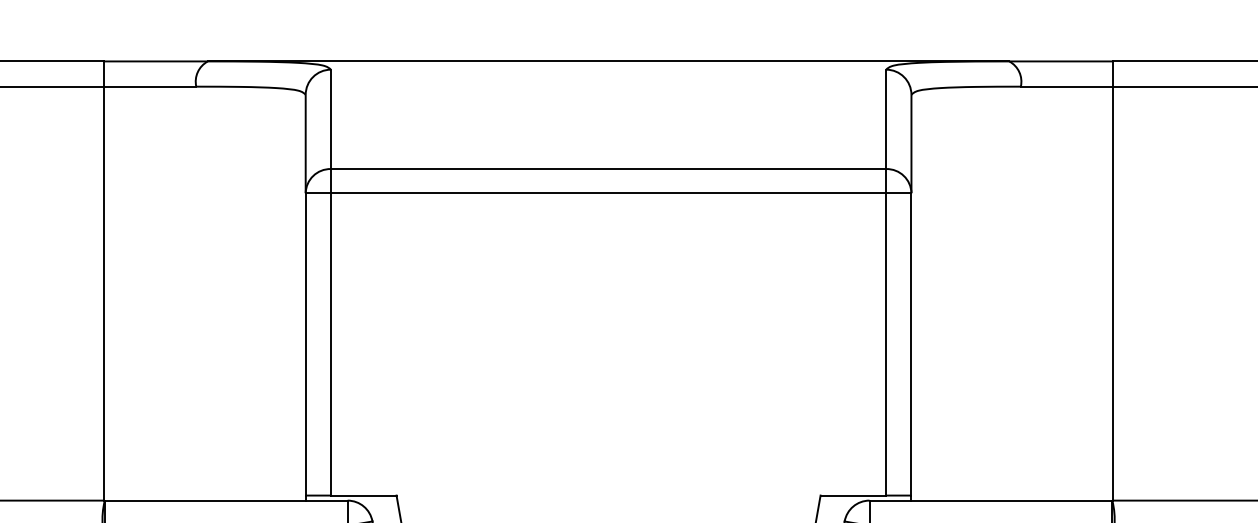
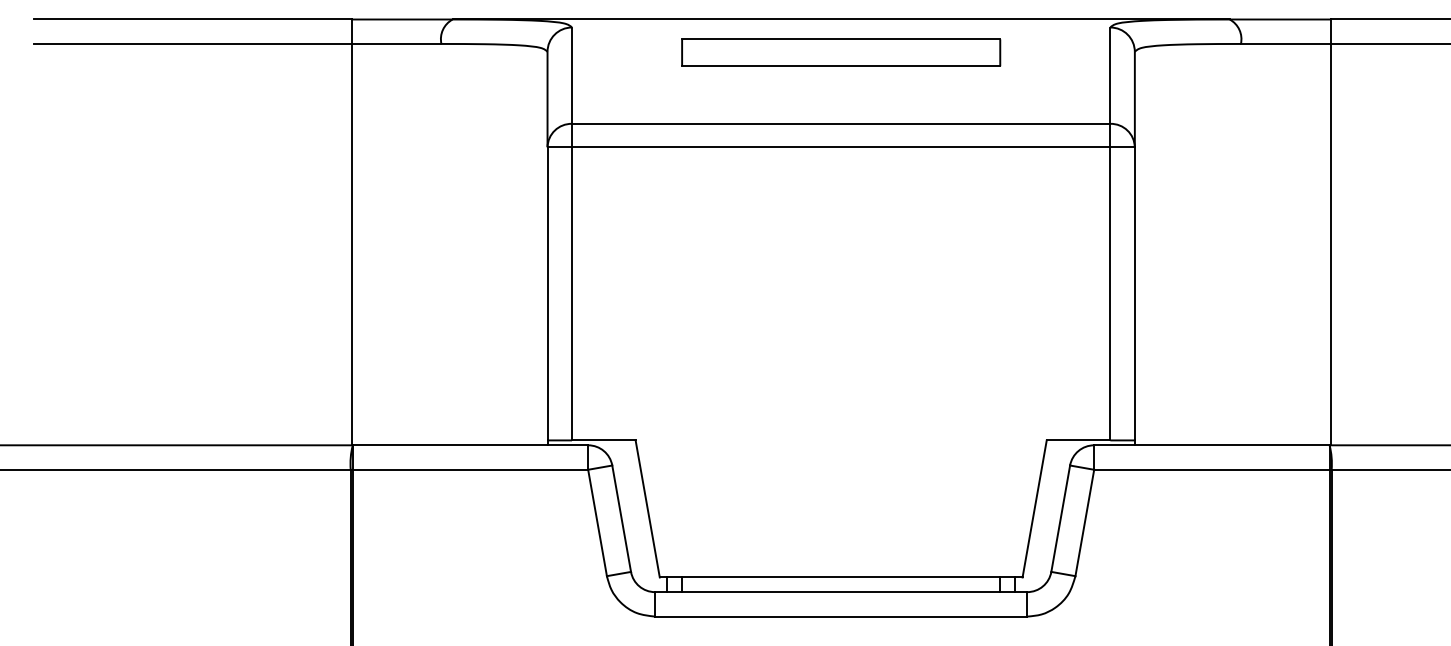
part: (608, 95) -> (841, 52), added

